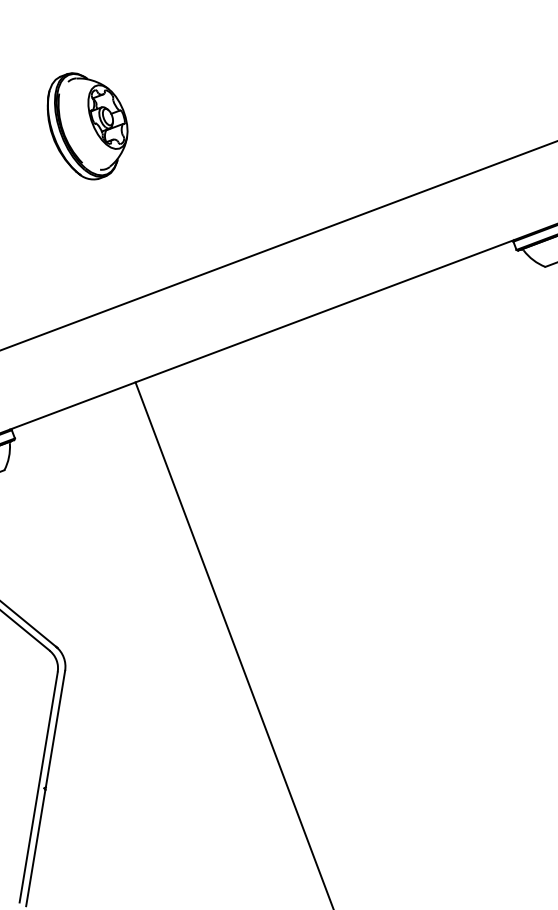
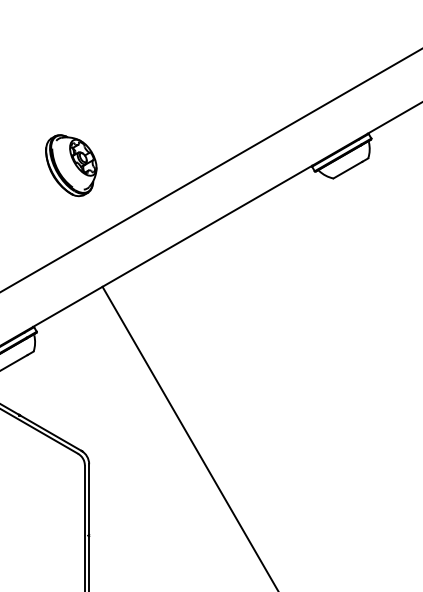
part: (86, 126) -> (71, 165), moved

